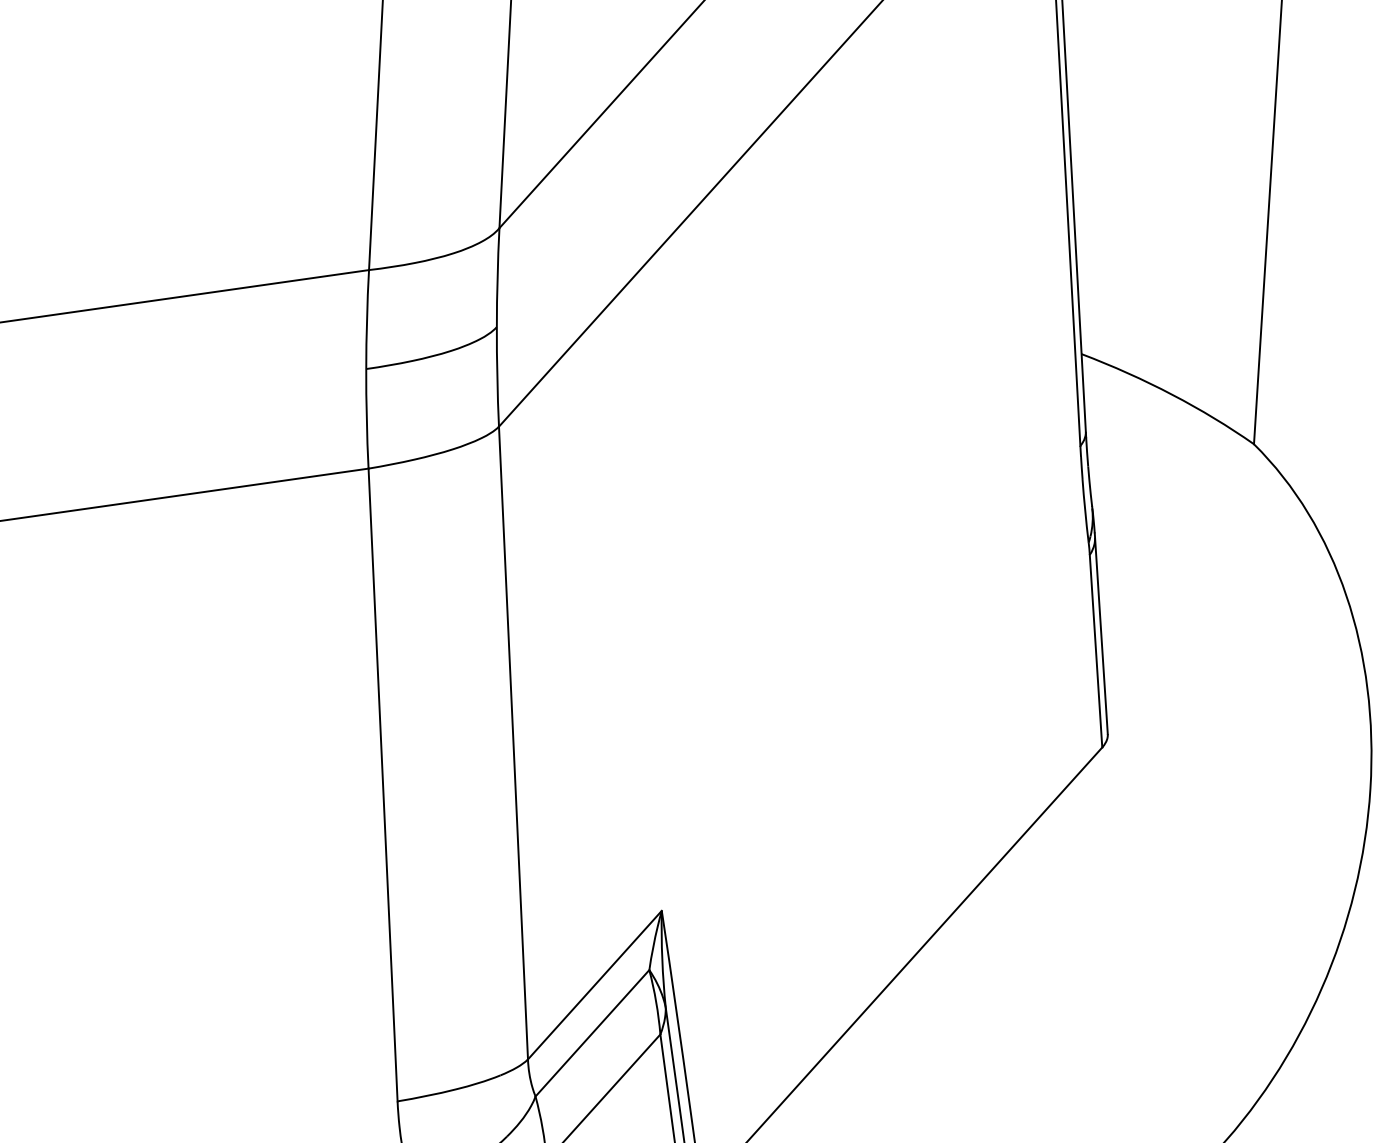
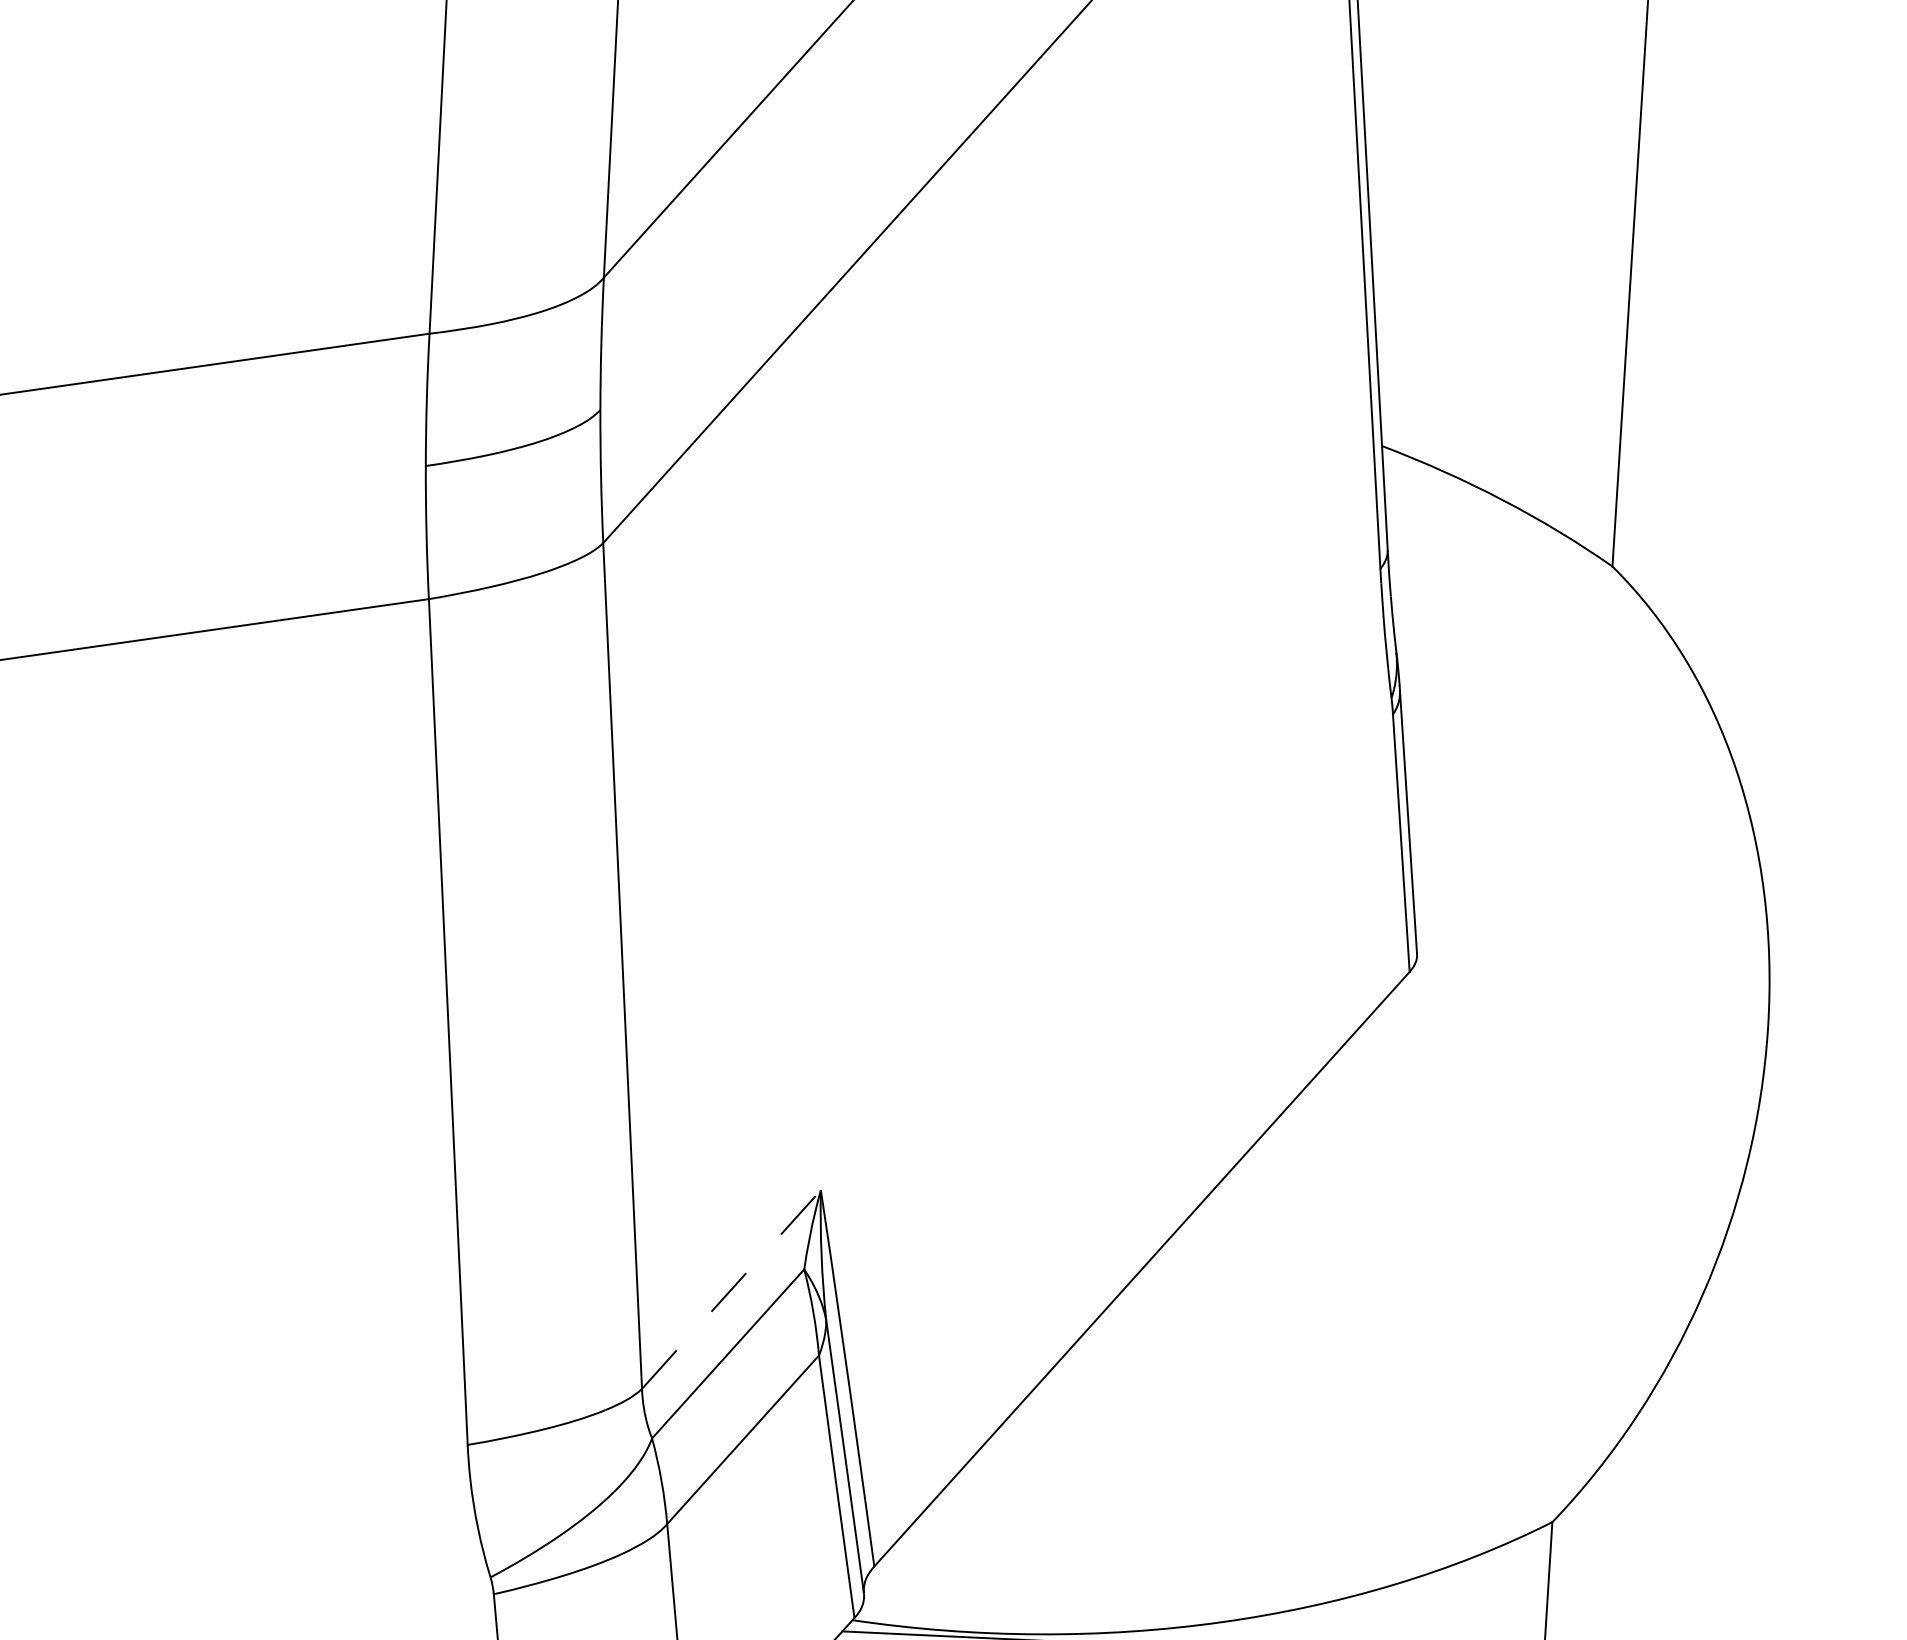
line: (594, 985) -> (731, 1289), solid -> dashed

